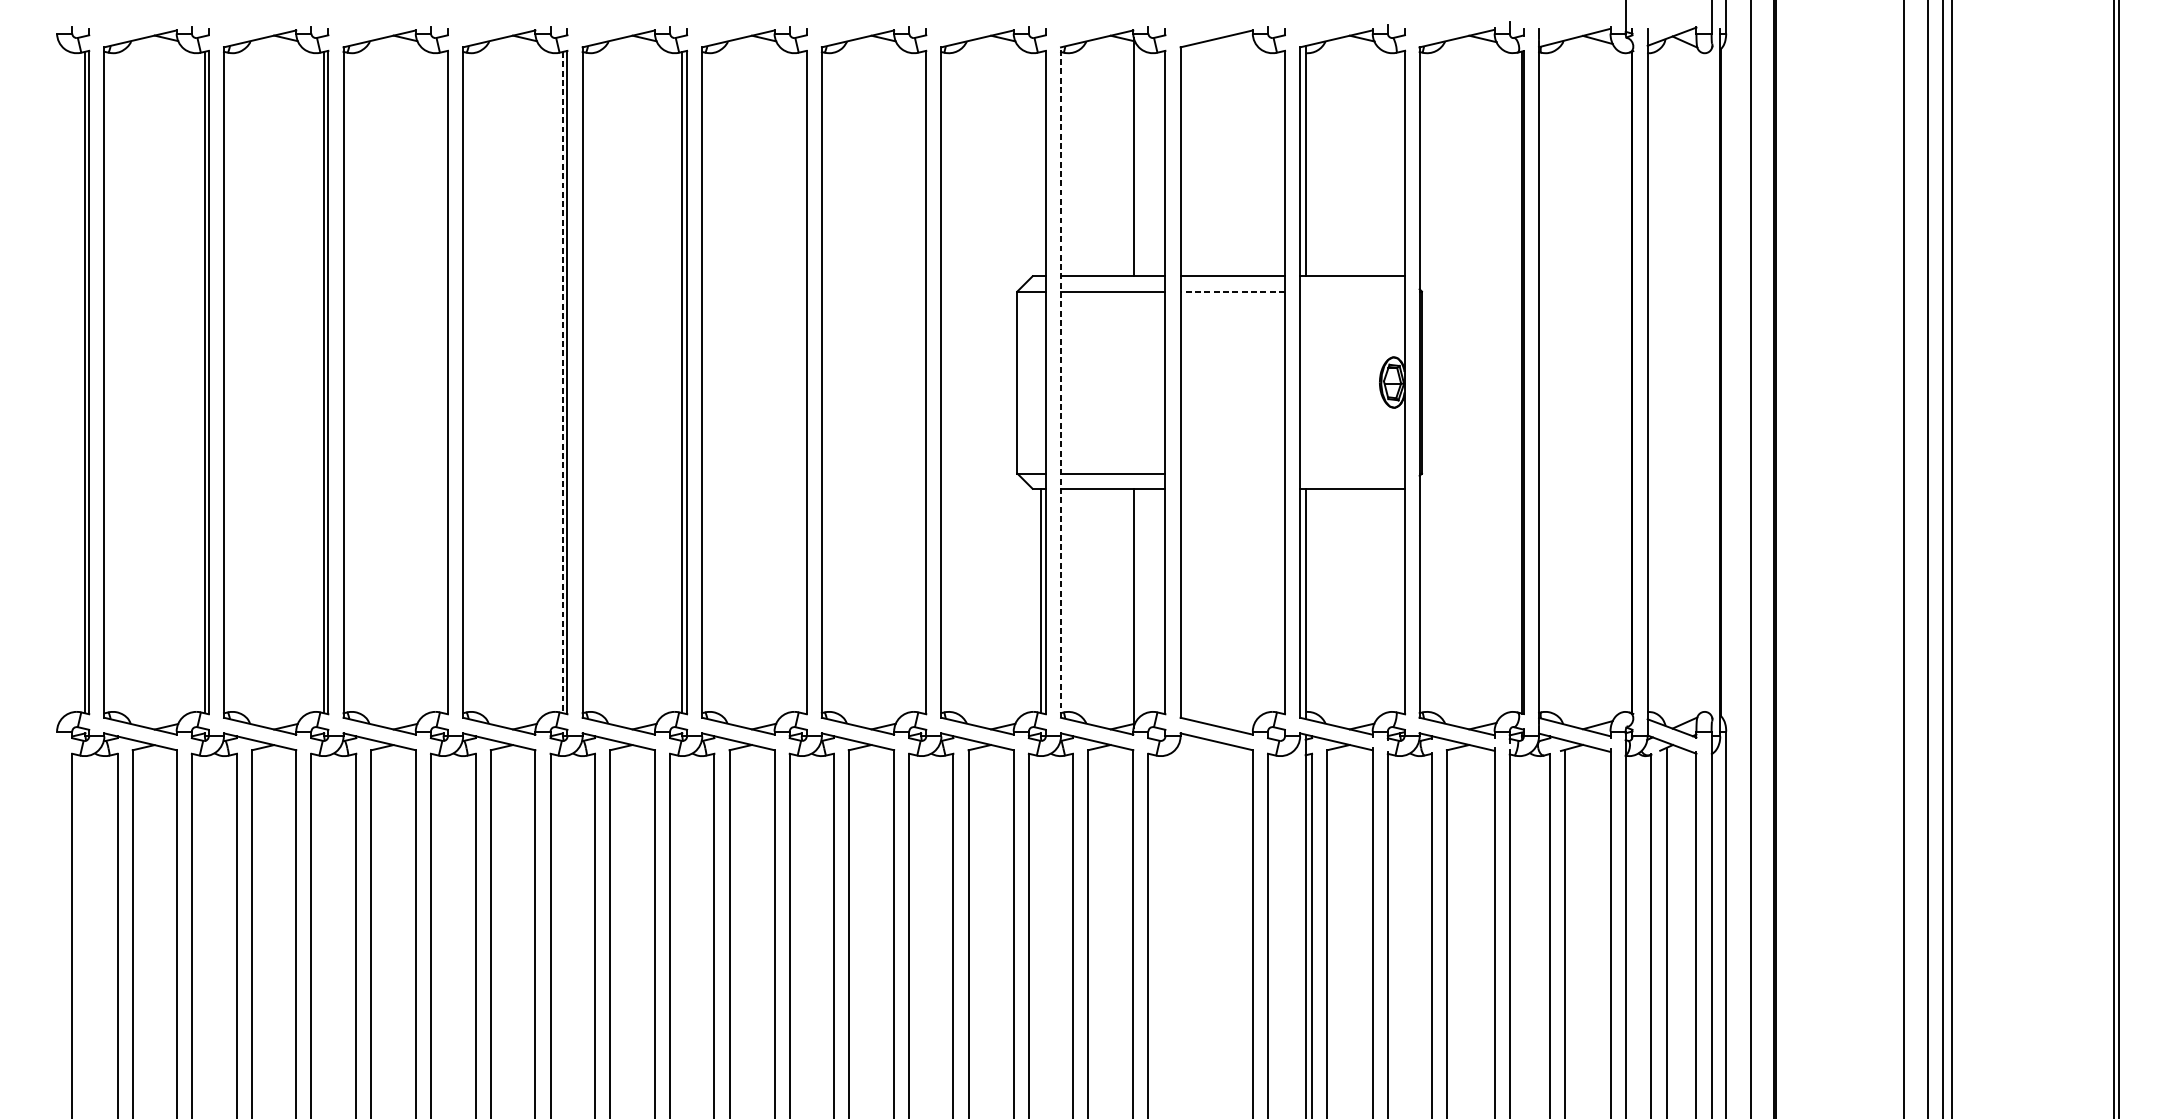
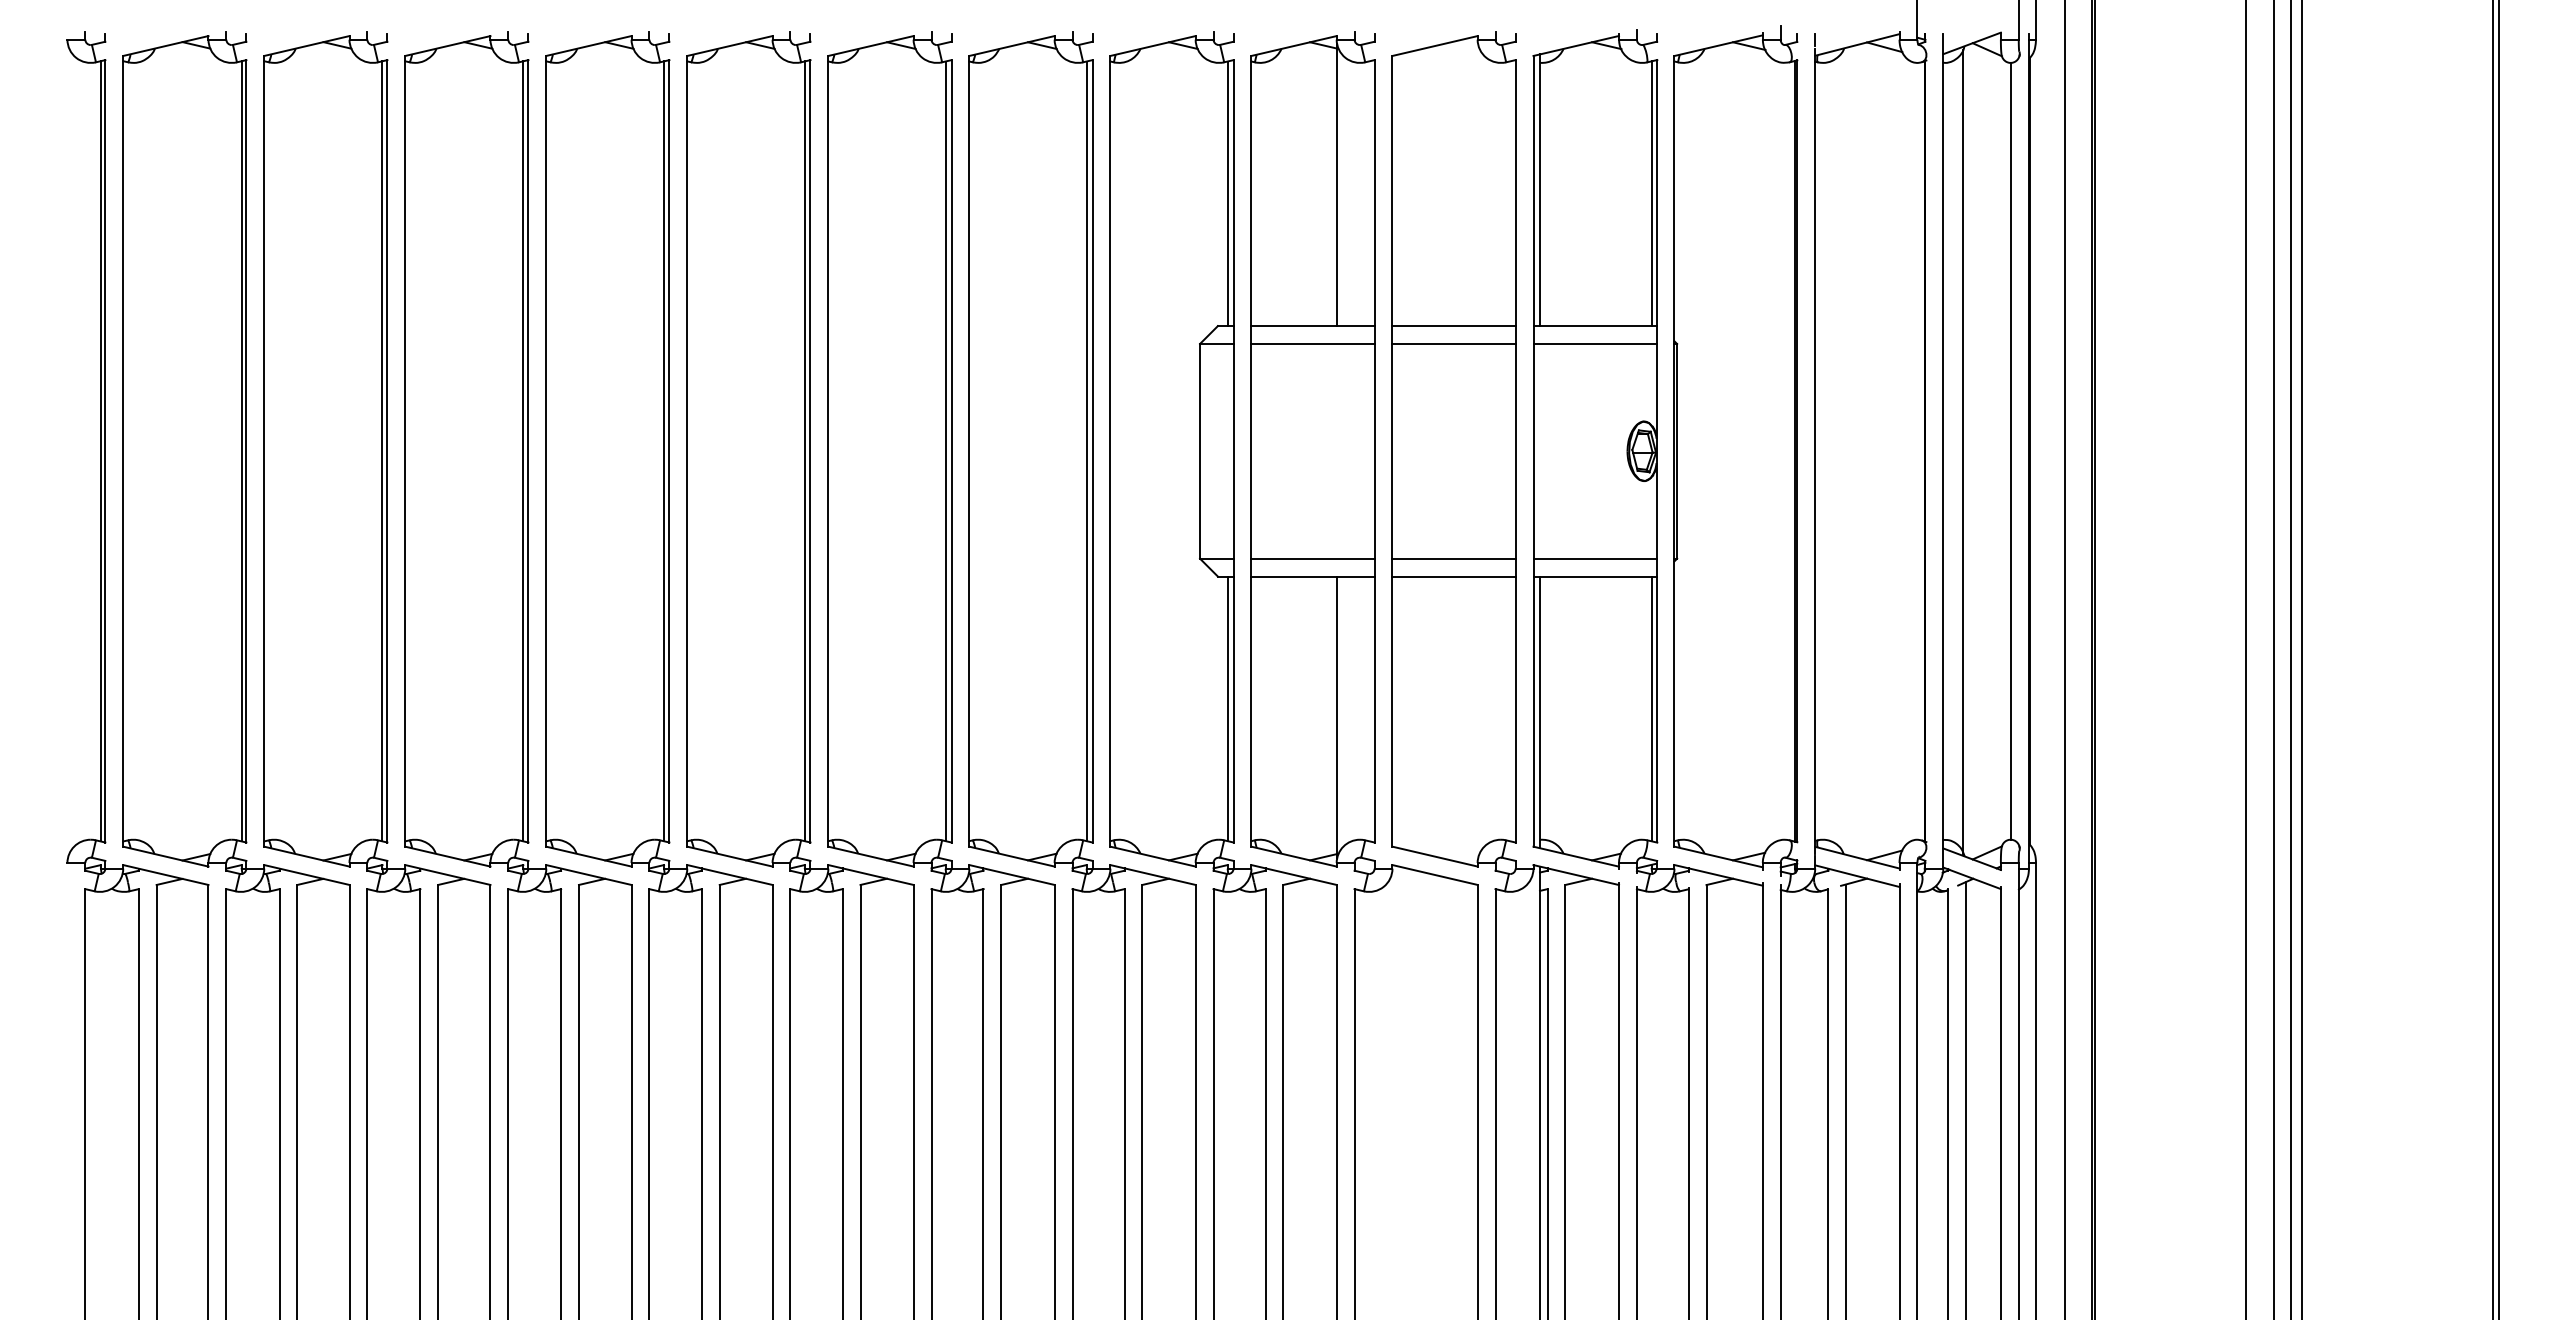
line: (1040, 163) -> (1227, 193), added
line: (1400, 163) -> (1651, 193), added
line: (1233, 291) -> (1454, 343), dashed -> solid
line: (1351, 291) -> (1594, 343), added
line: (1061, 381) -> (1251, 450), dashed -> solid
line: (1705, 381) -> (2011, 450), added
line: (443, 382) -> (523, 451), added
line: (563, 382) -> (664, 451), dashed -> solid
line: (801, 382) -> (945, 451), added
line: (921, 382) -> (1086, 451), added
line: (1664, 382) -> (1963, 451), added
line: (1232, 473) -> (1453, 558), added
line: (1351, 473) -> (1594, 558), added
line: (1232, 488) -> (1453, 576), added
line: (1400, 600) -> (1651, 708), added

